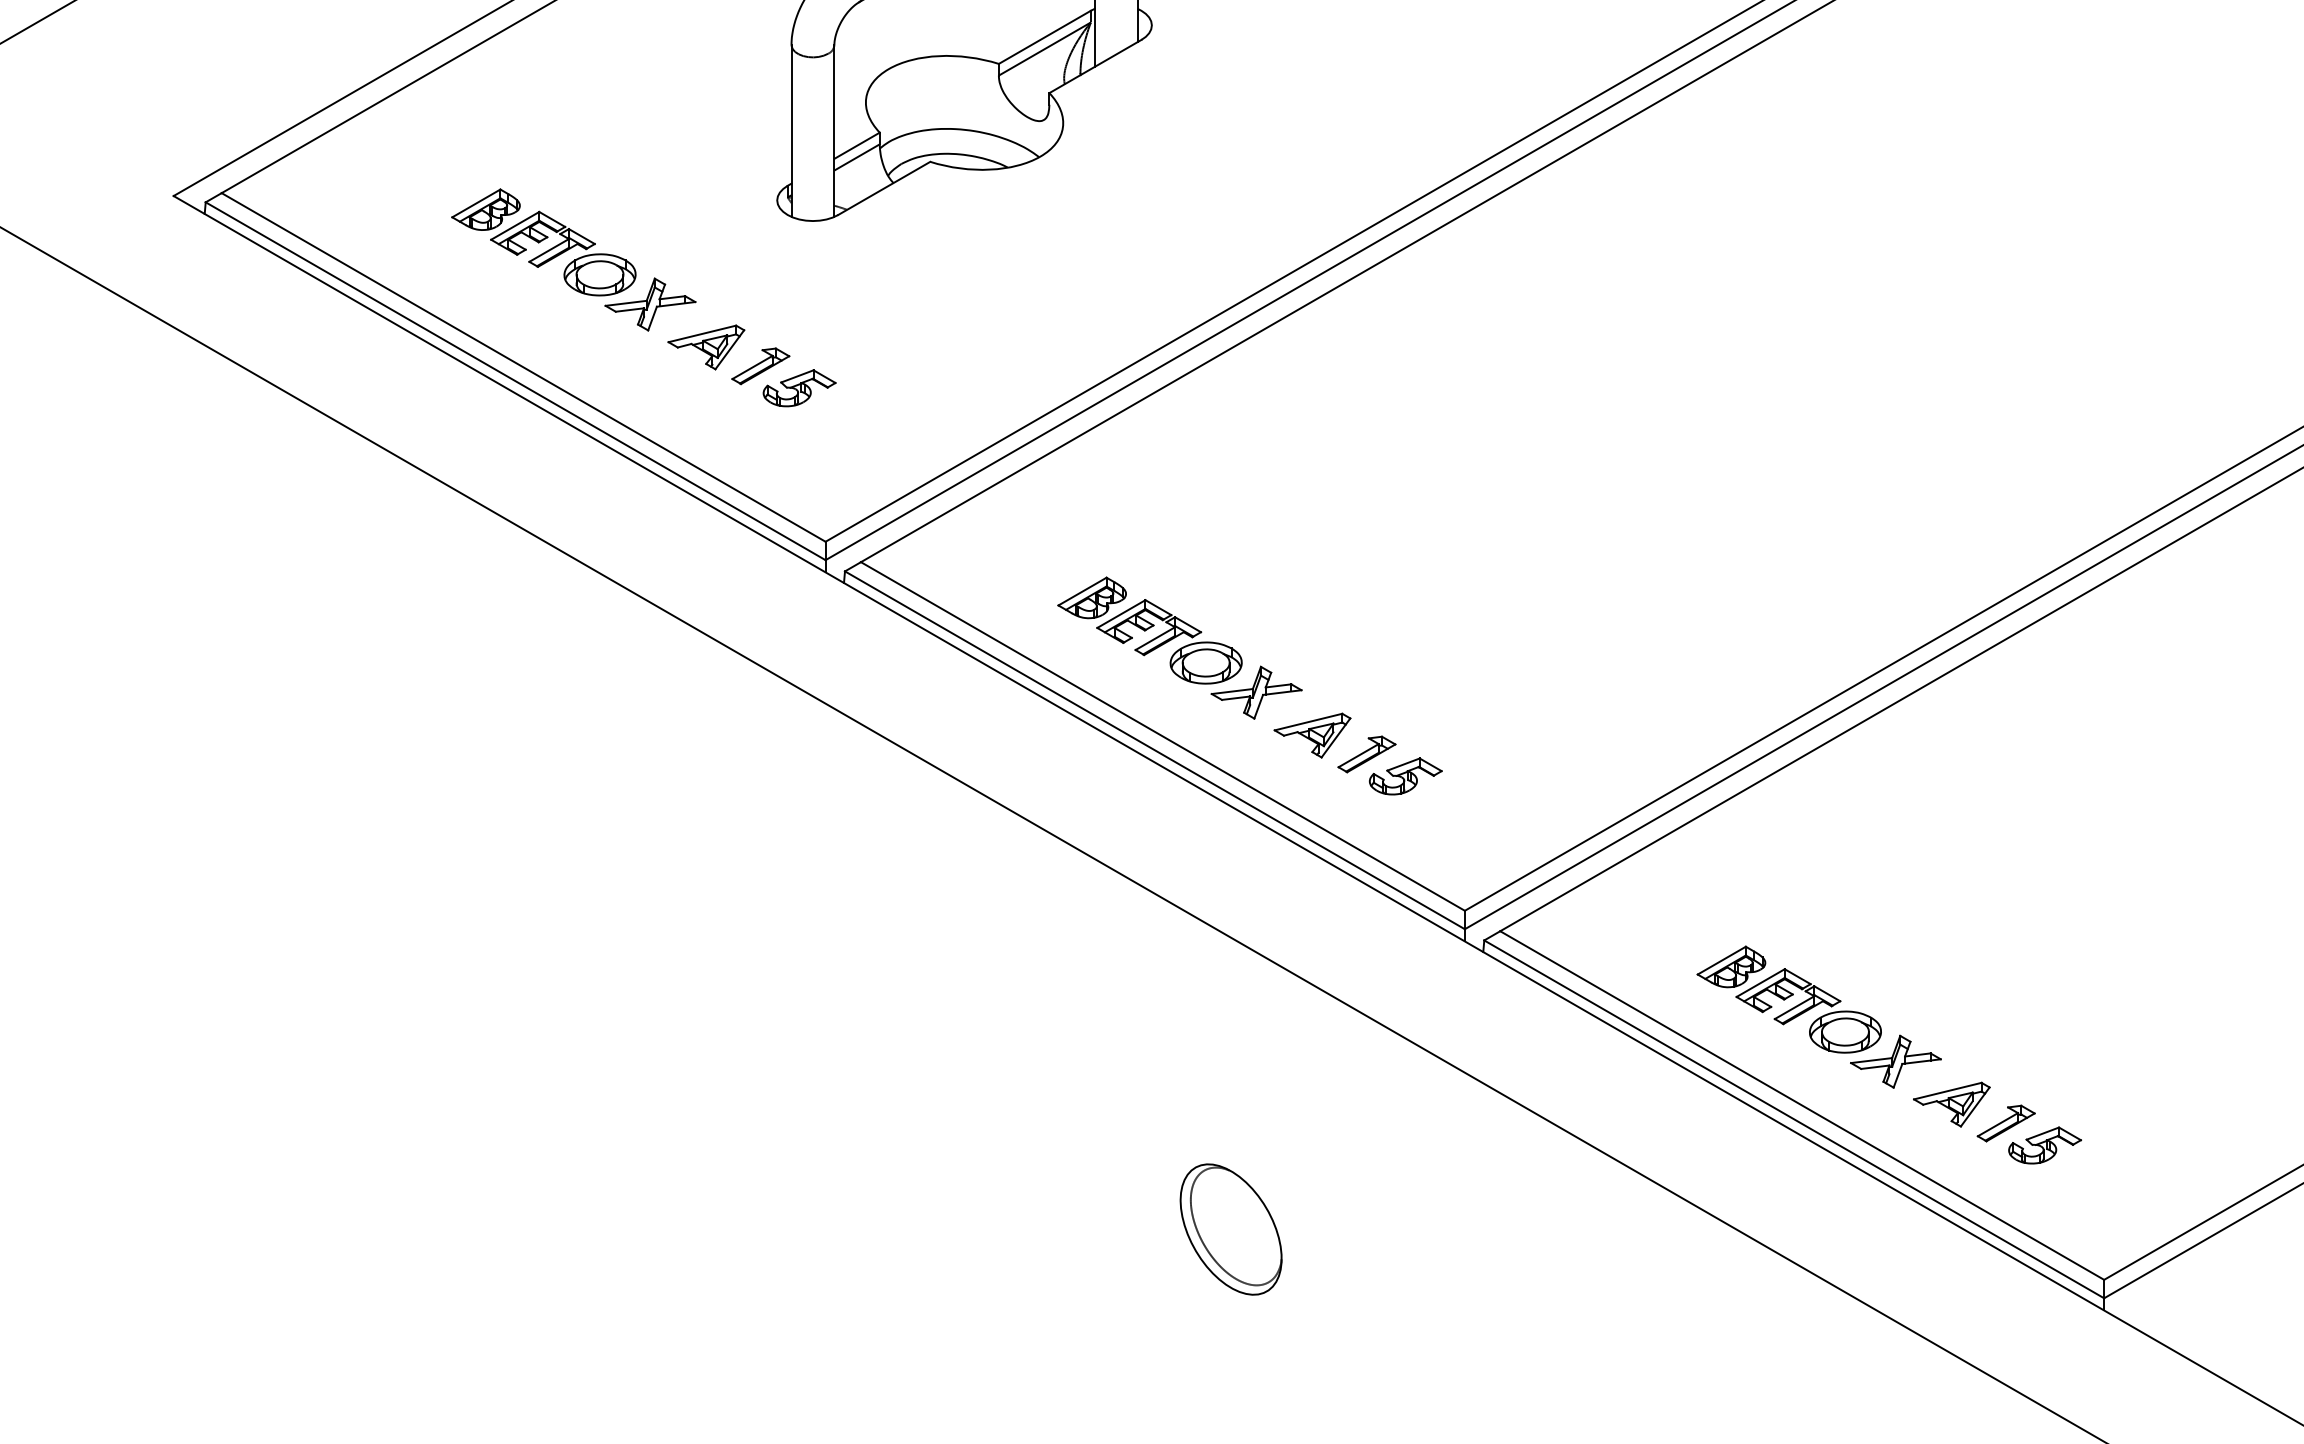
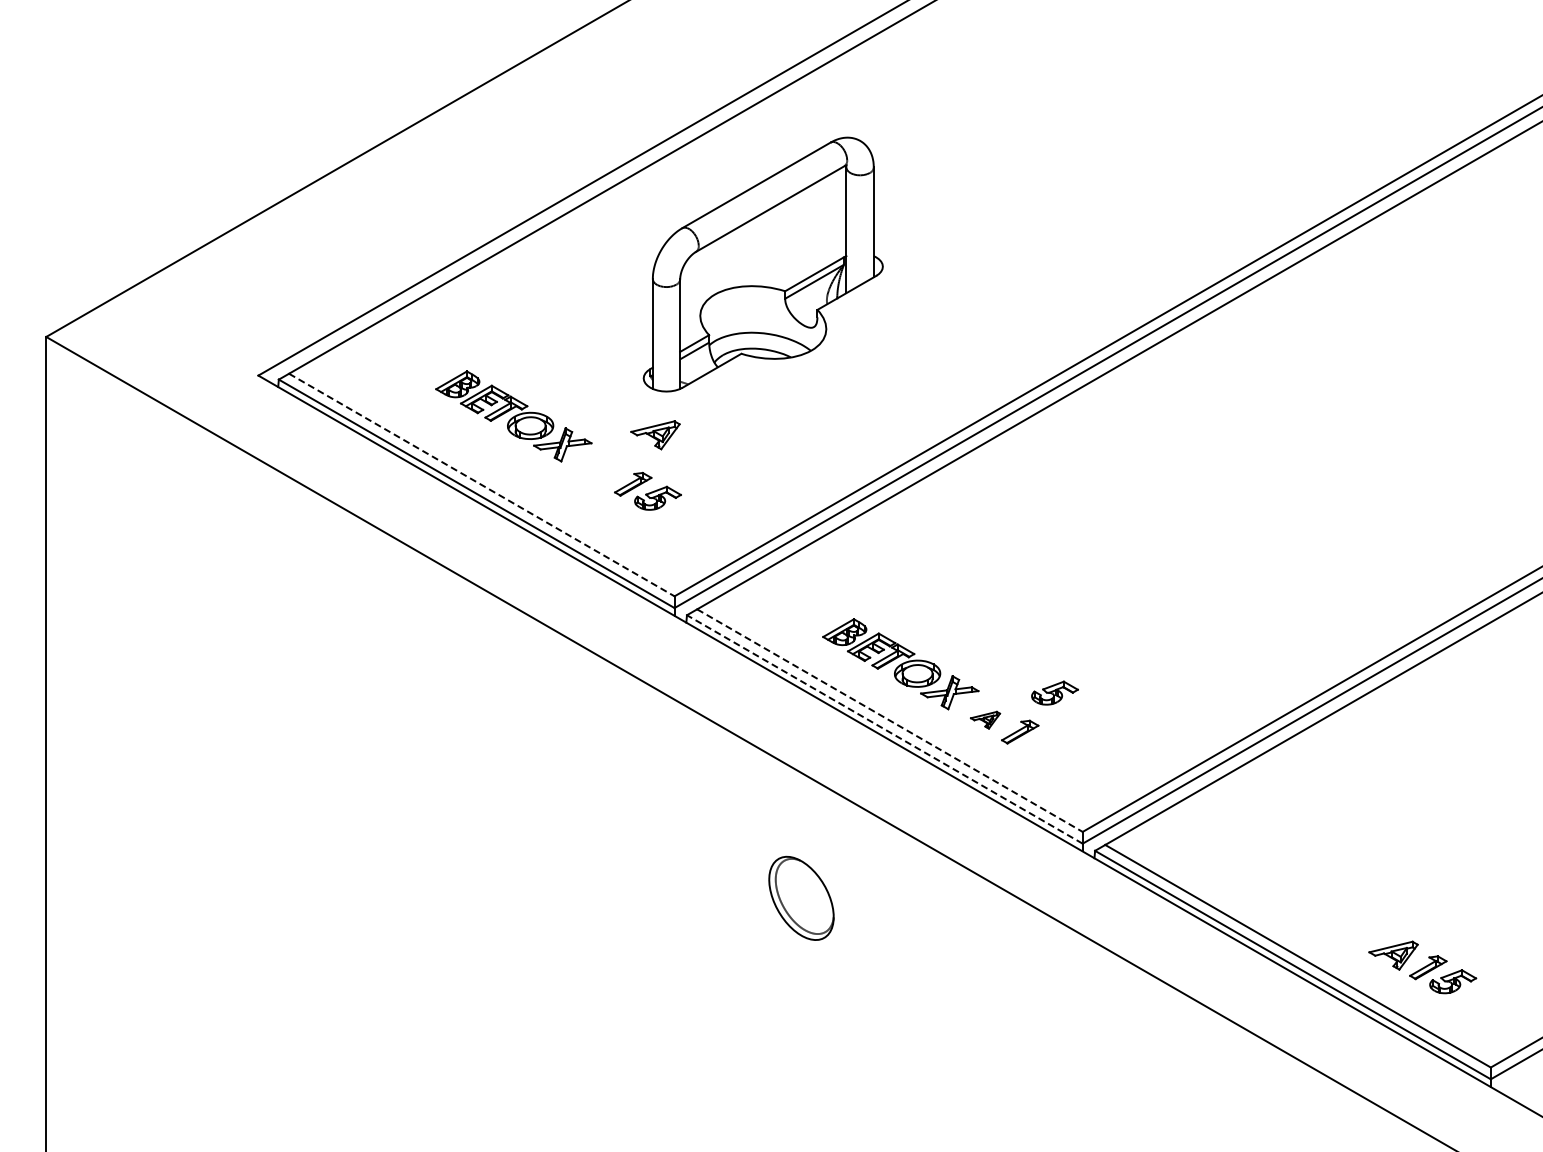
part: (706, 347) -> (655, 435), moved
line: (523, 368) -> (481, 485), solid -> dashed
line: (1162, 736) -> (889, 720), solid -> dashed
part: (1312, 736) -> (985, 720), size x0.6
line: (1154, 750) -> (884, 729), solid -> dashed
part: (1405, 775) -> (1054, 692), moved
part: (1818, 1016) -> (1308, 899), removed
part: (1231, 1228) -> (801, 897), moved

